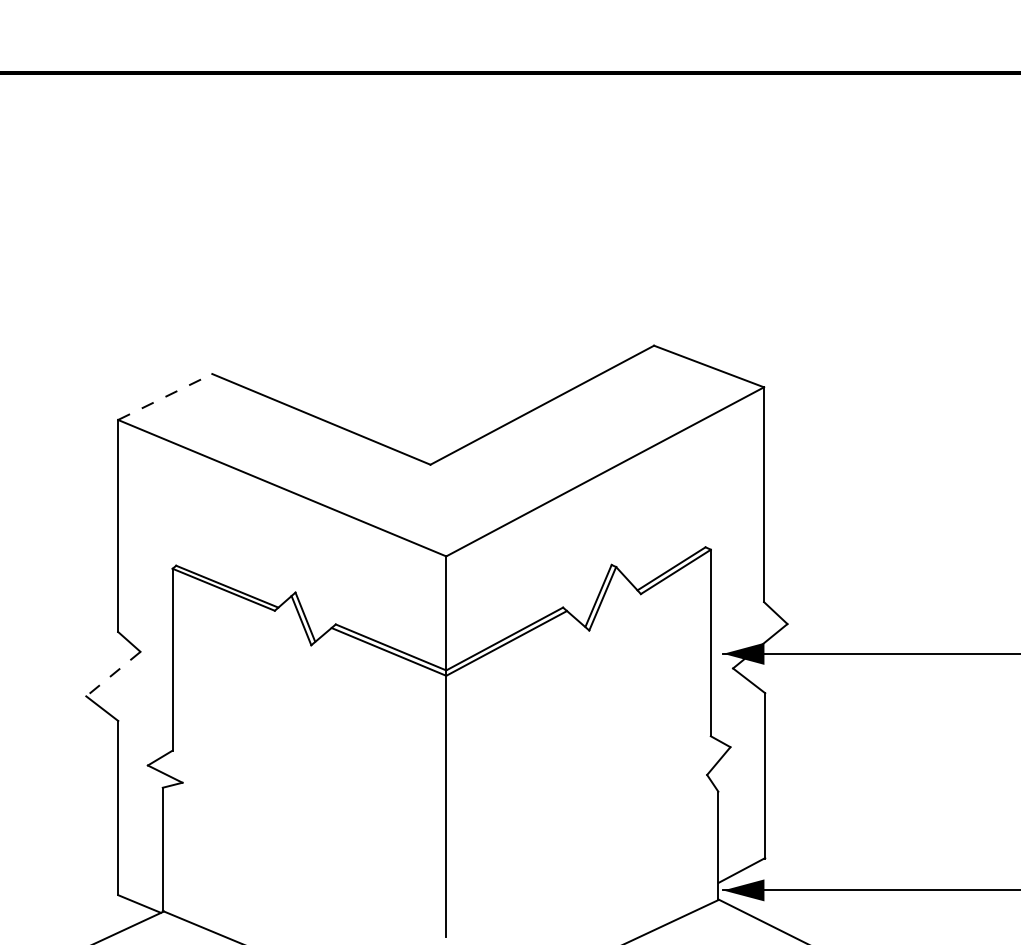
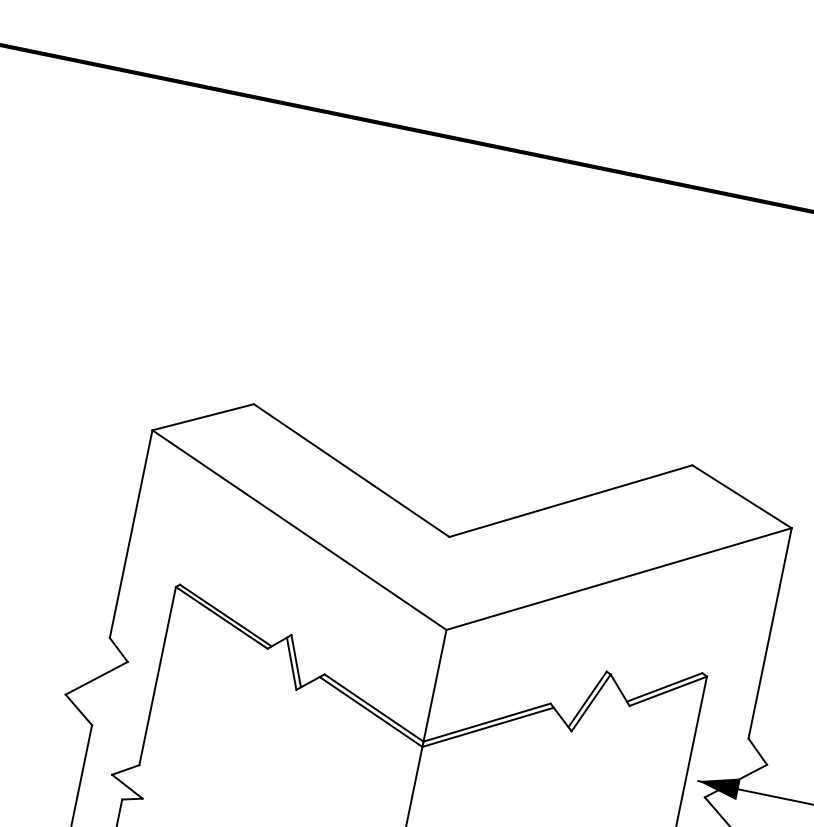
line: (165, 396) -> (203, 416), dashed -> solid
line: (113, 674) -> (96, 678), dashed -> solid

